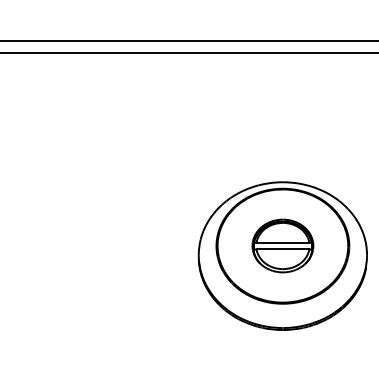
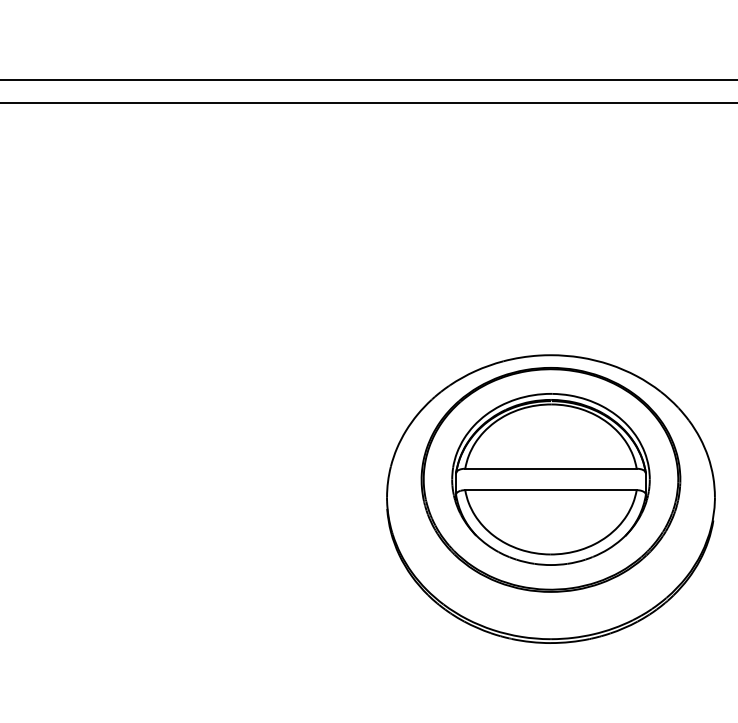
part: (282, 245) -> (550, 478), size x1.67

